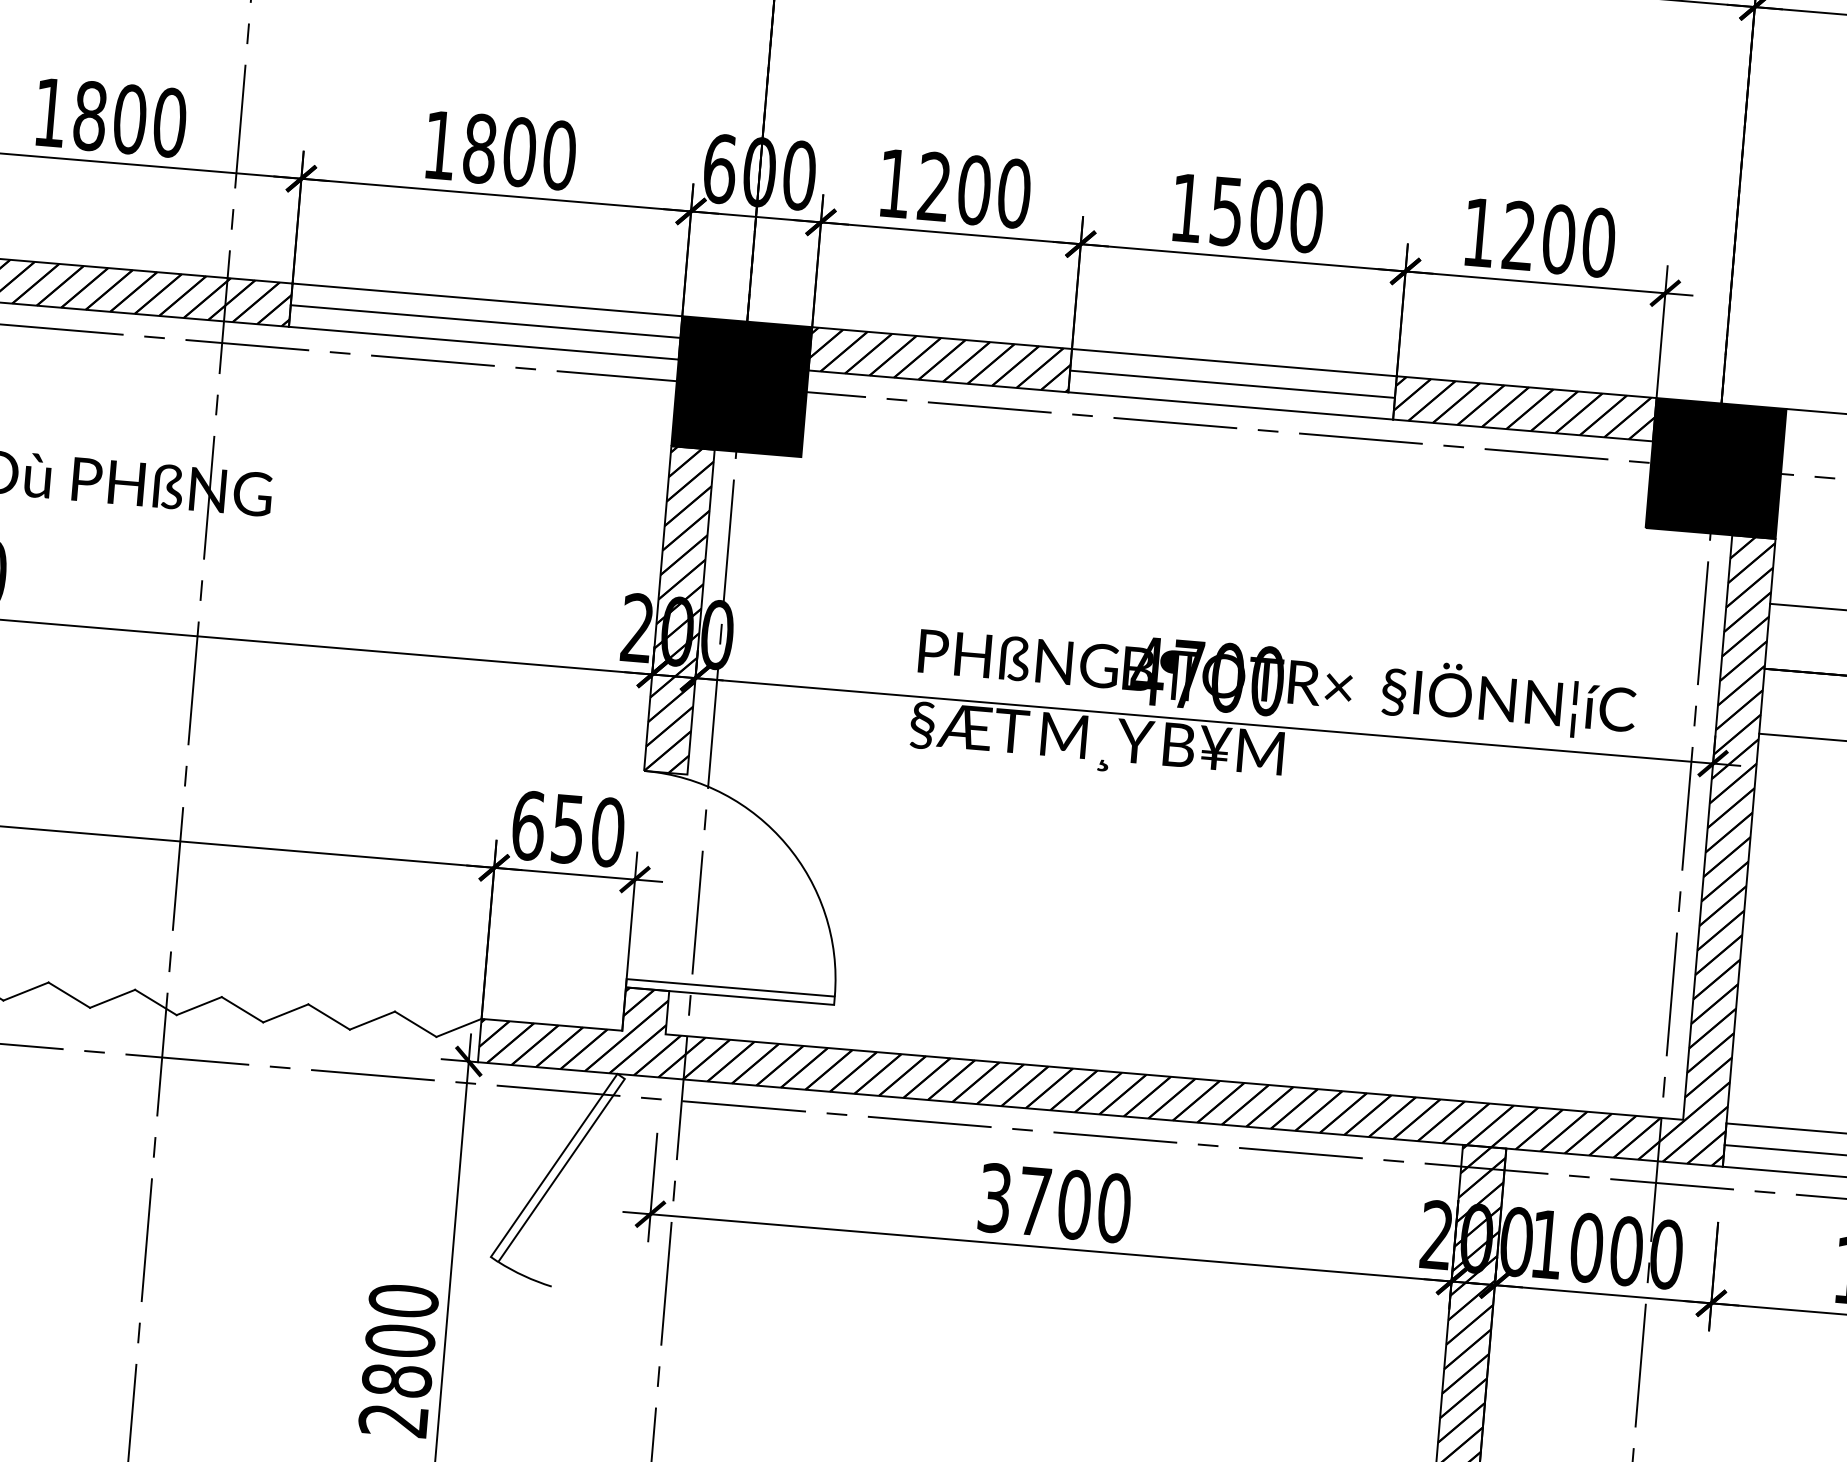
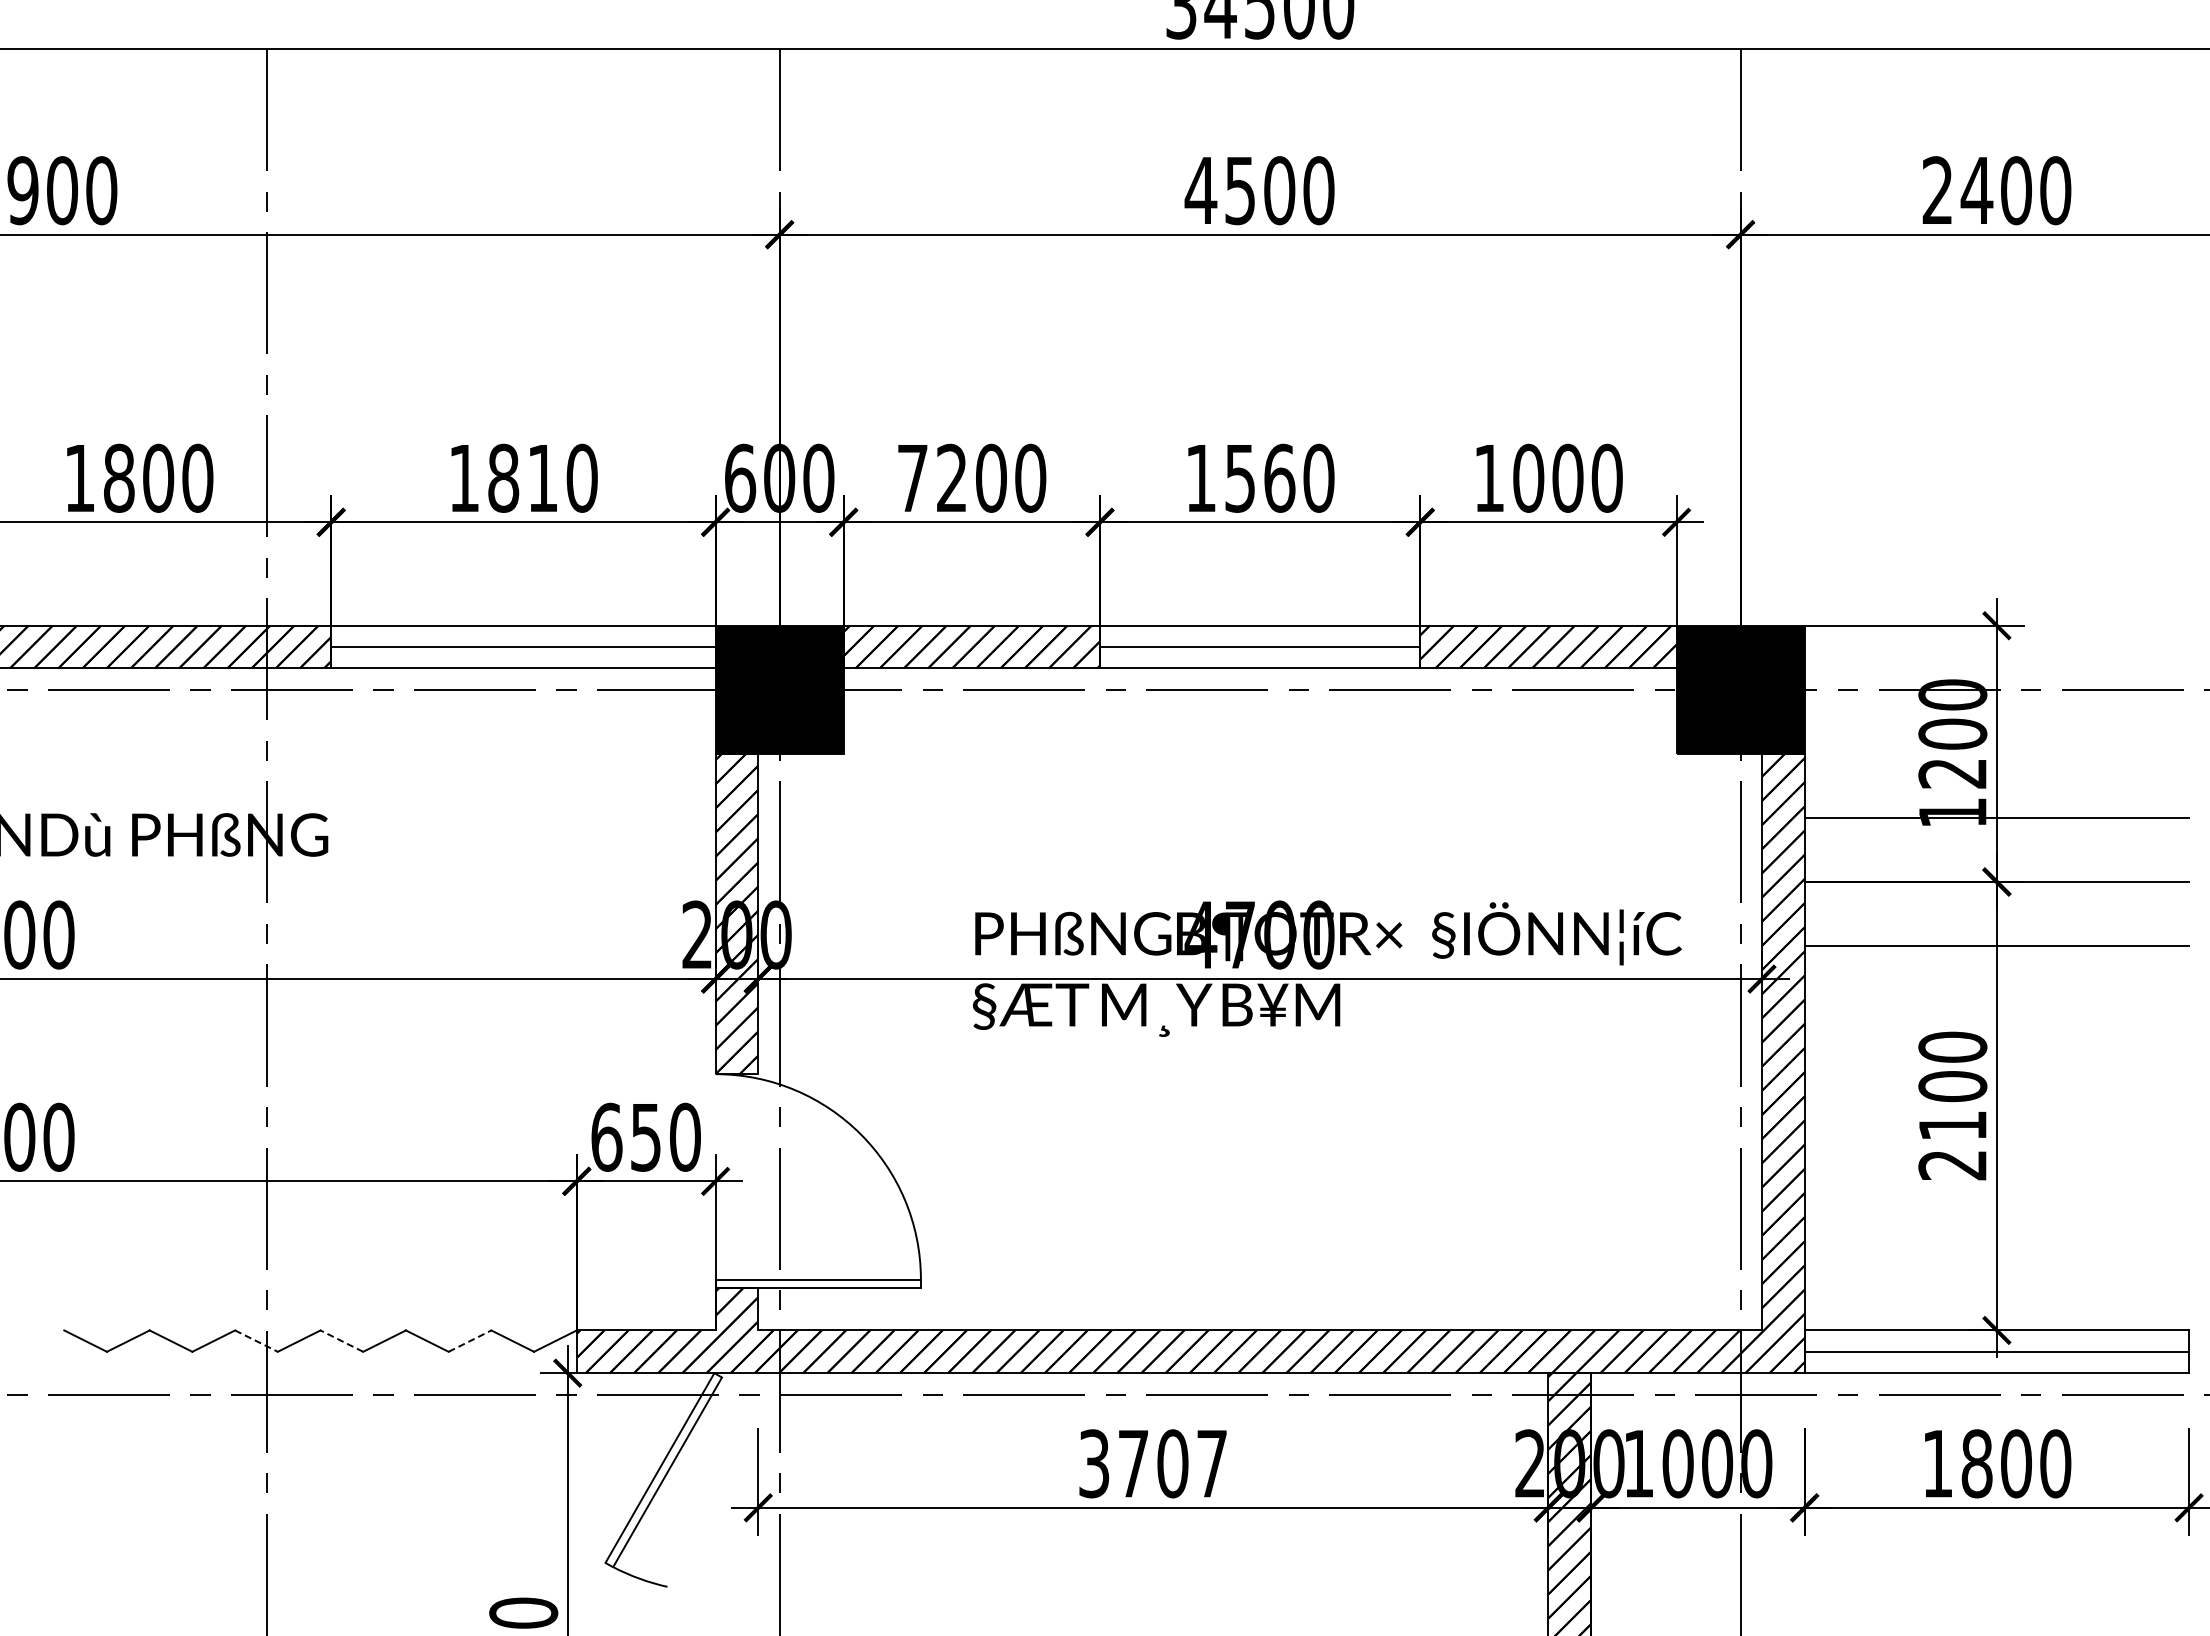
text: (519, 151) -> (542, 477), 1800 -> 1810
text: (894, 183) -> (912, 478), 1200 -> 7200
text: (1266, 213) -> (1279, 477), 1500 -> 1560
text: (1519, 235) -> (1528, 477), 1200 -> 1000
line: (155, 1002) -> (256, 1341), solid -> dashed
line: (242, 1010) -> (341, 1341), solid -> dashed
line: (372, 1021) -> (470, 1341), solid -> dashed
text: (1113, 1207) -> (1211, 1463), 3700 -> 3707

